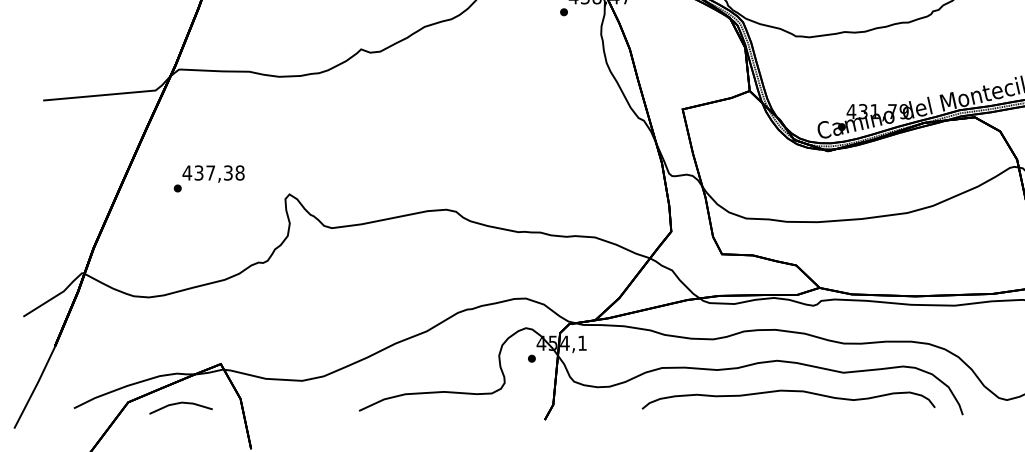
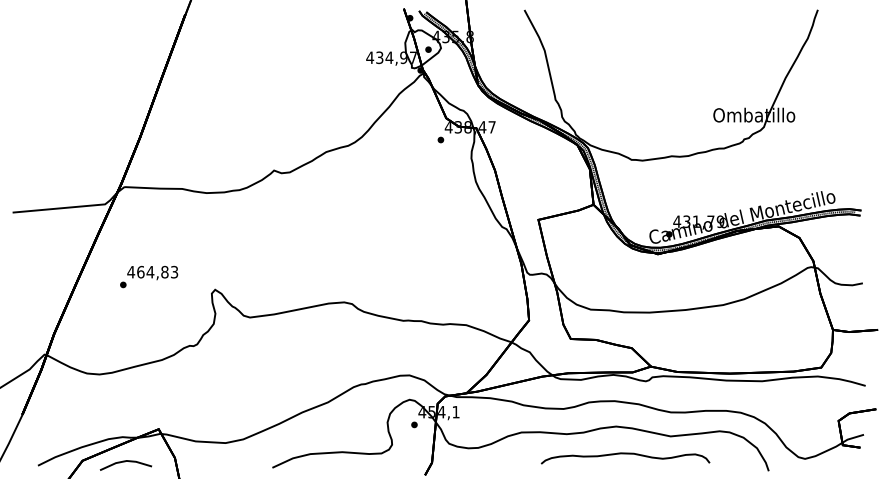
text: (219, 172) -> (157, 271), 437,38 -> 464,83
part: (788, 399) -> (625, 458), size x0.7

